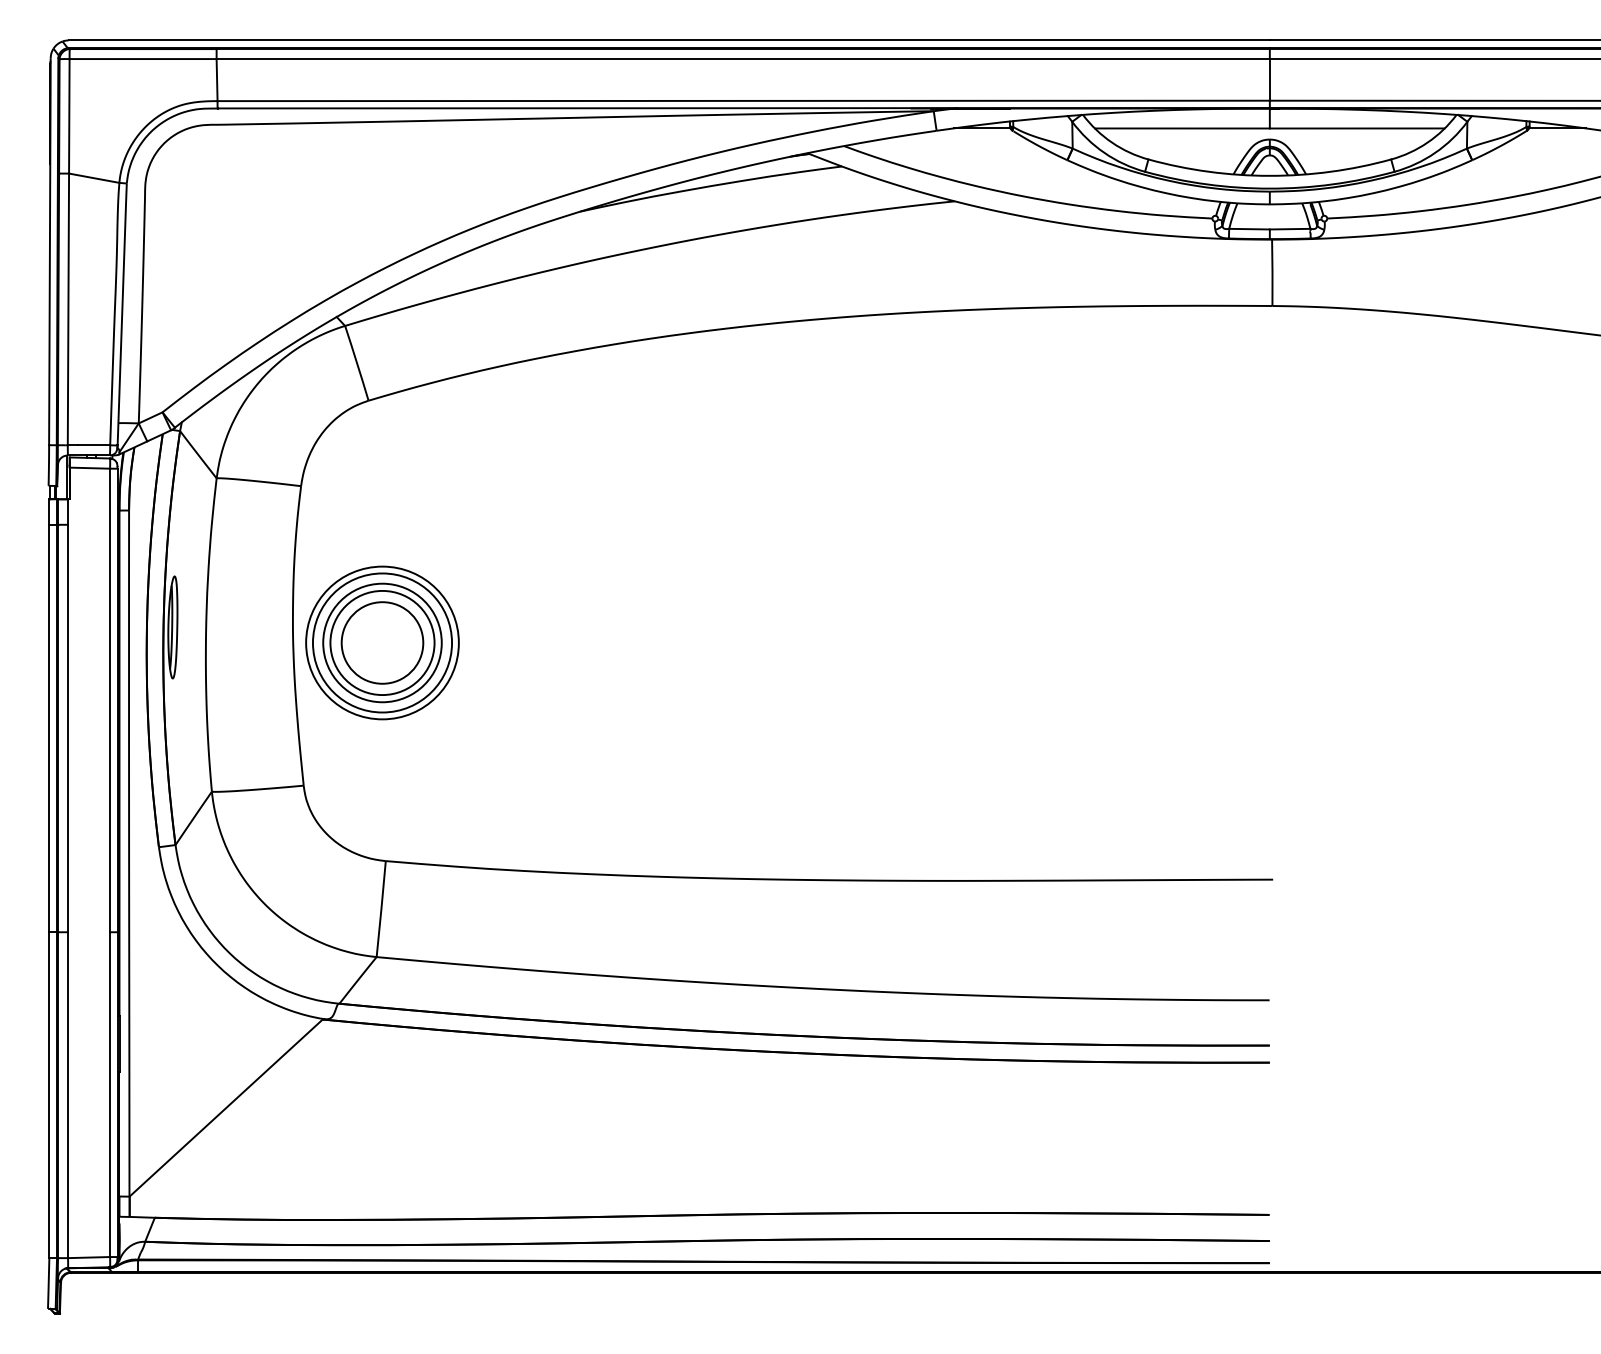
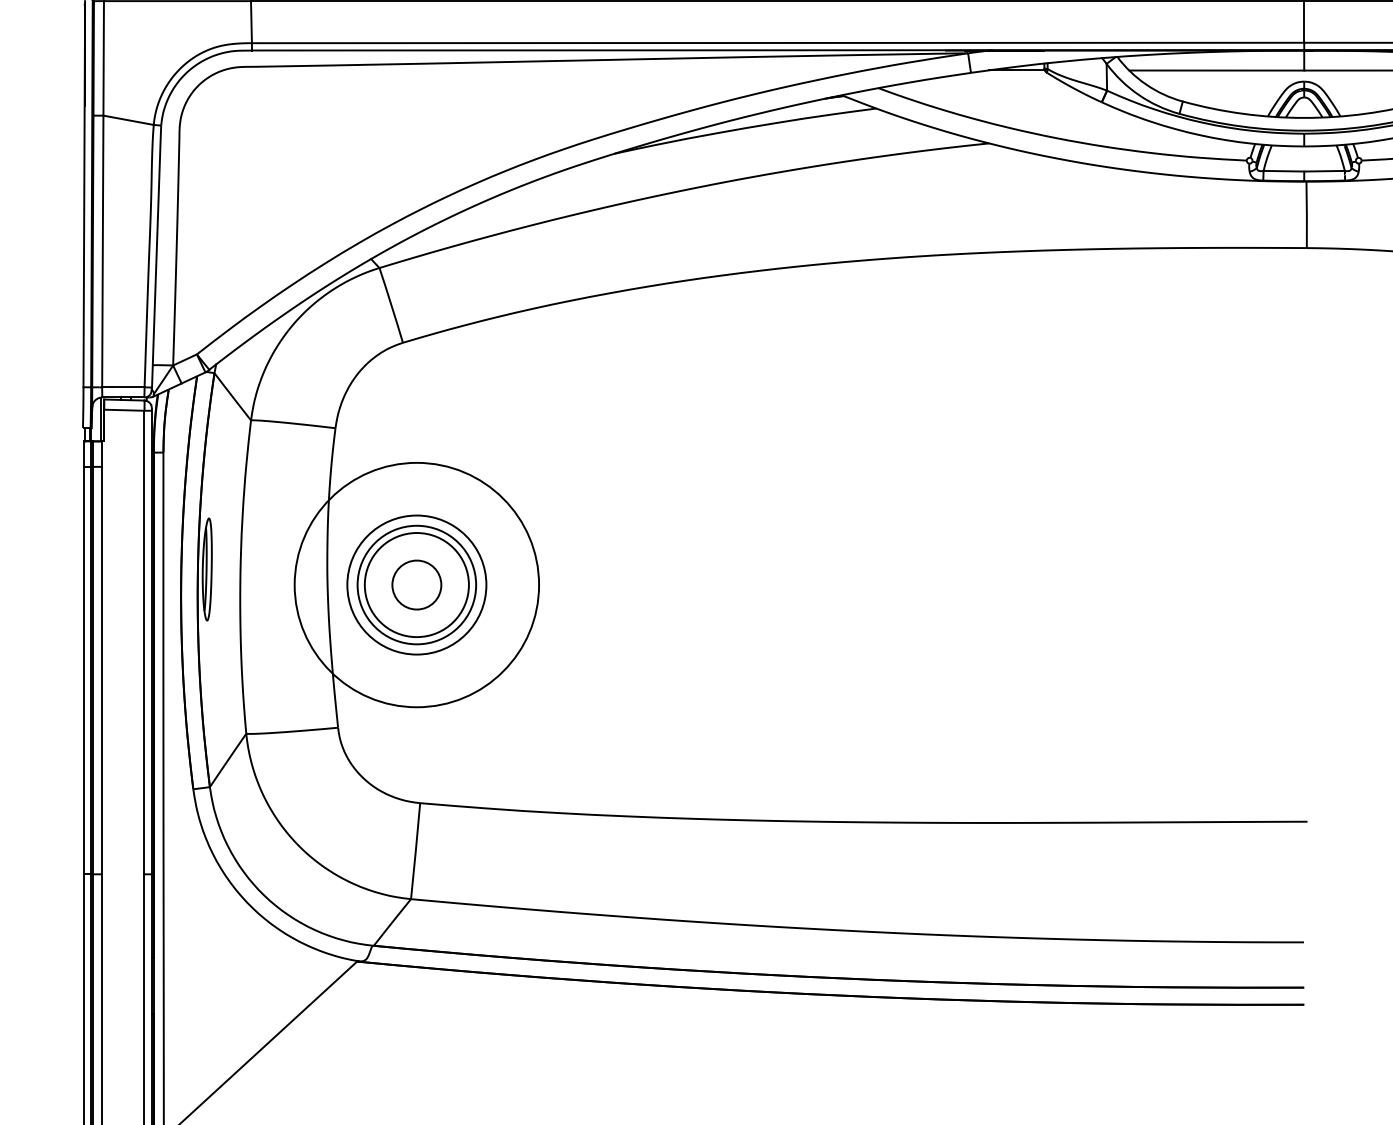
circle: (382, 642) -> (416, 584), size x0.6
circle: (382, 642) -> (416, 584), size x1.6

